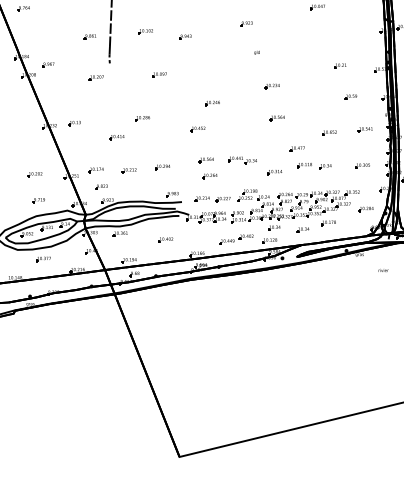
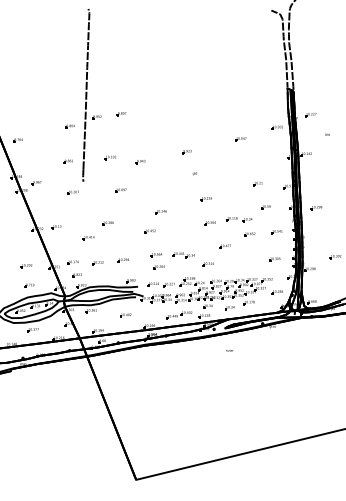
part: (314, 166) -> (239, 219), moved
text: (383, 270) -> (229, 350), moved

